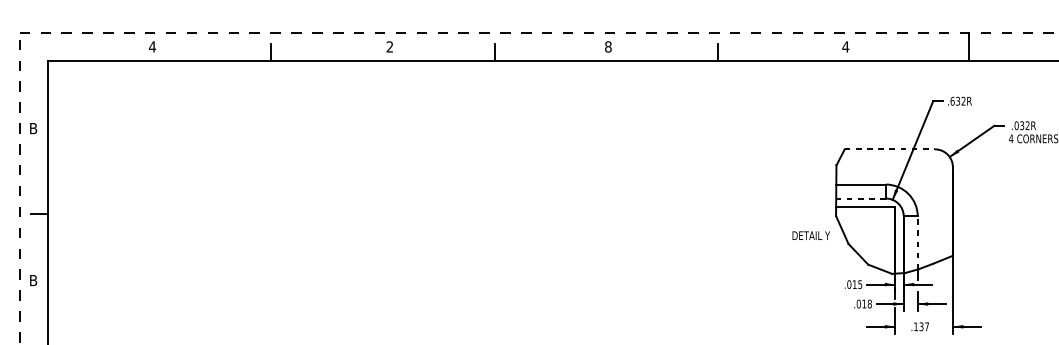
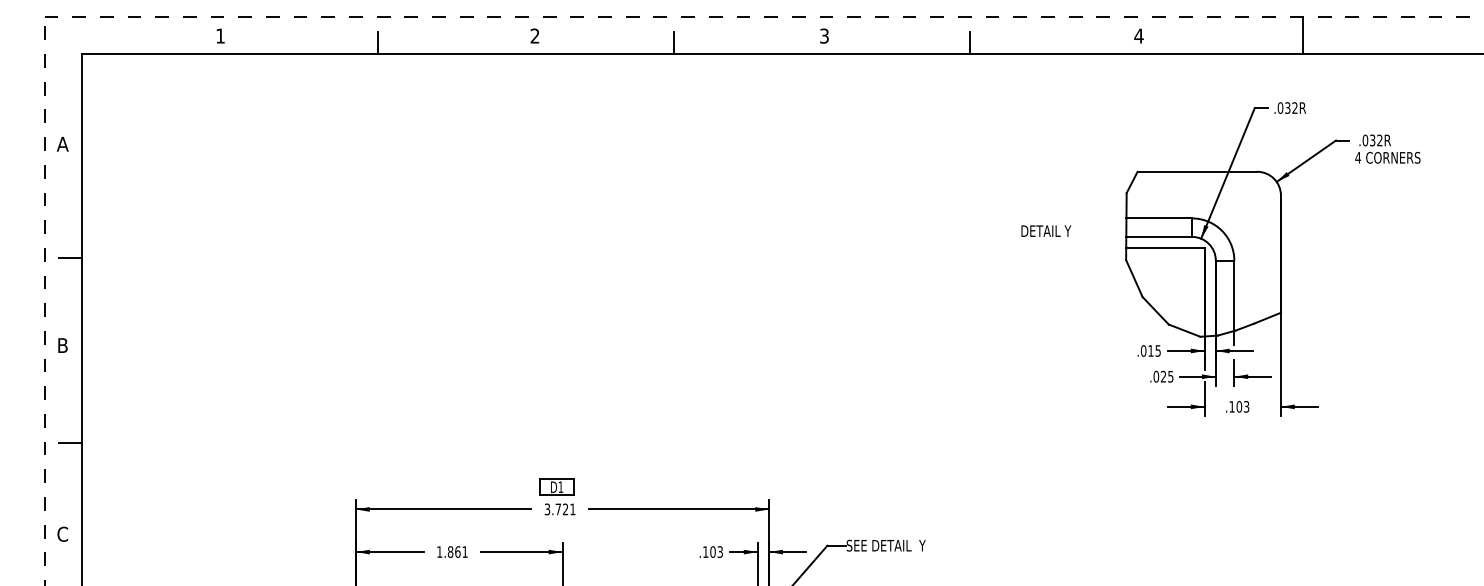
text: (152, 46) -> (220, 35), 4 -> 1
text: (608, 46) -> (824, 35), 8 -> 3
text: (952, 100) -> (1280, 107), .632R -> .032R
text: (33, 128) -> (62, 143), B -> A
line: (889, 149) -> (1197, 171), dashed -> solid
line: (861, 198) -> (1159, 236), dashed -> solid
text: (811, 235) -> (1046, 230), moved
line: (917, 242) -> (1234, 295), dashed -> solid
text: (866, 303) -> (1166, 376), .018 -> .025
text: (923, 326) -> (1242, 406), .137 -> .103

